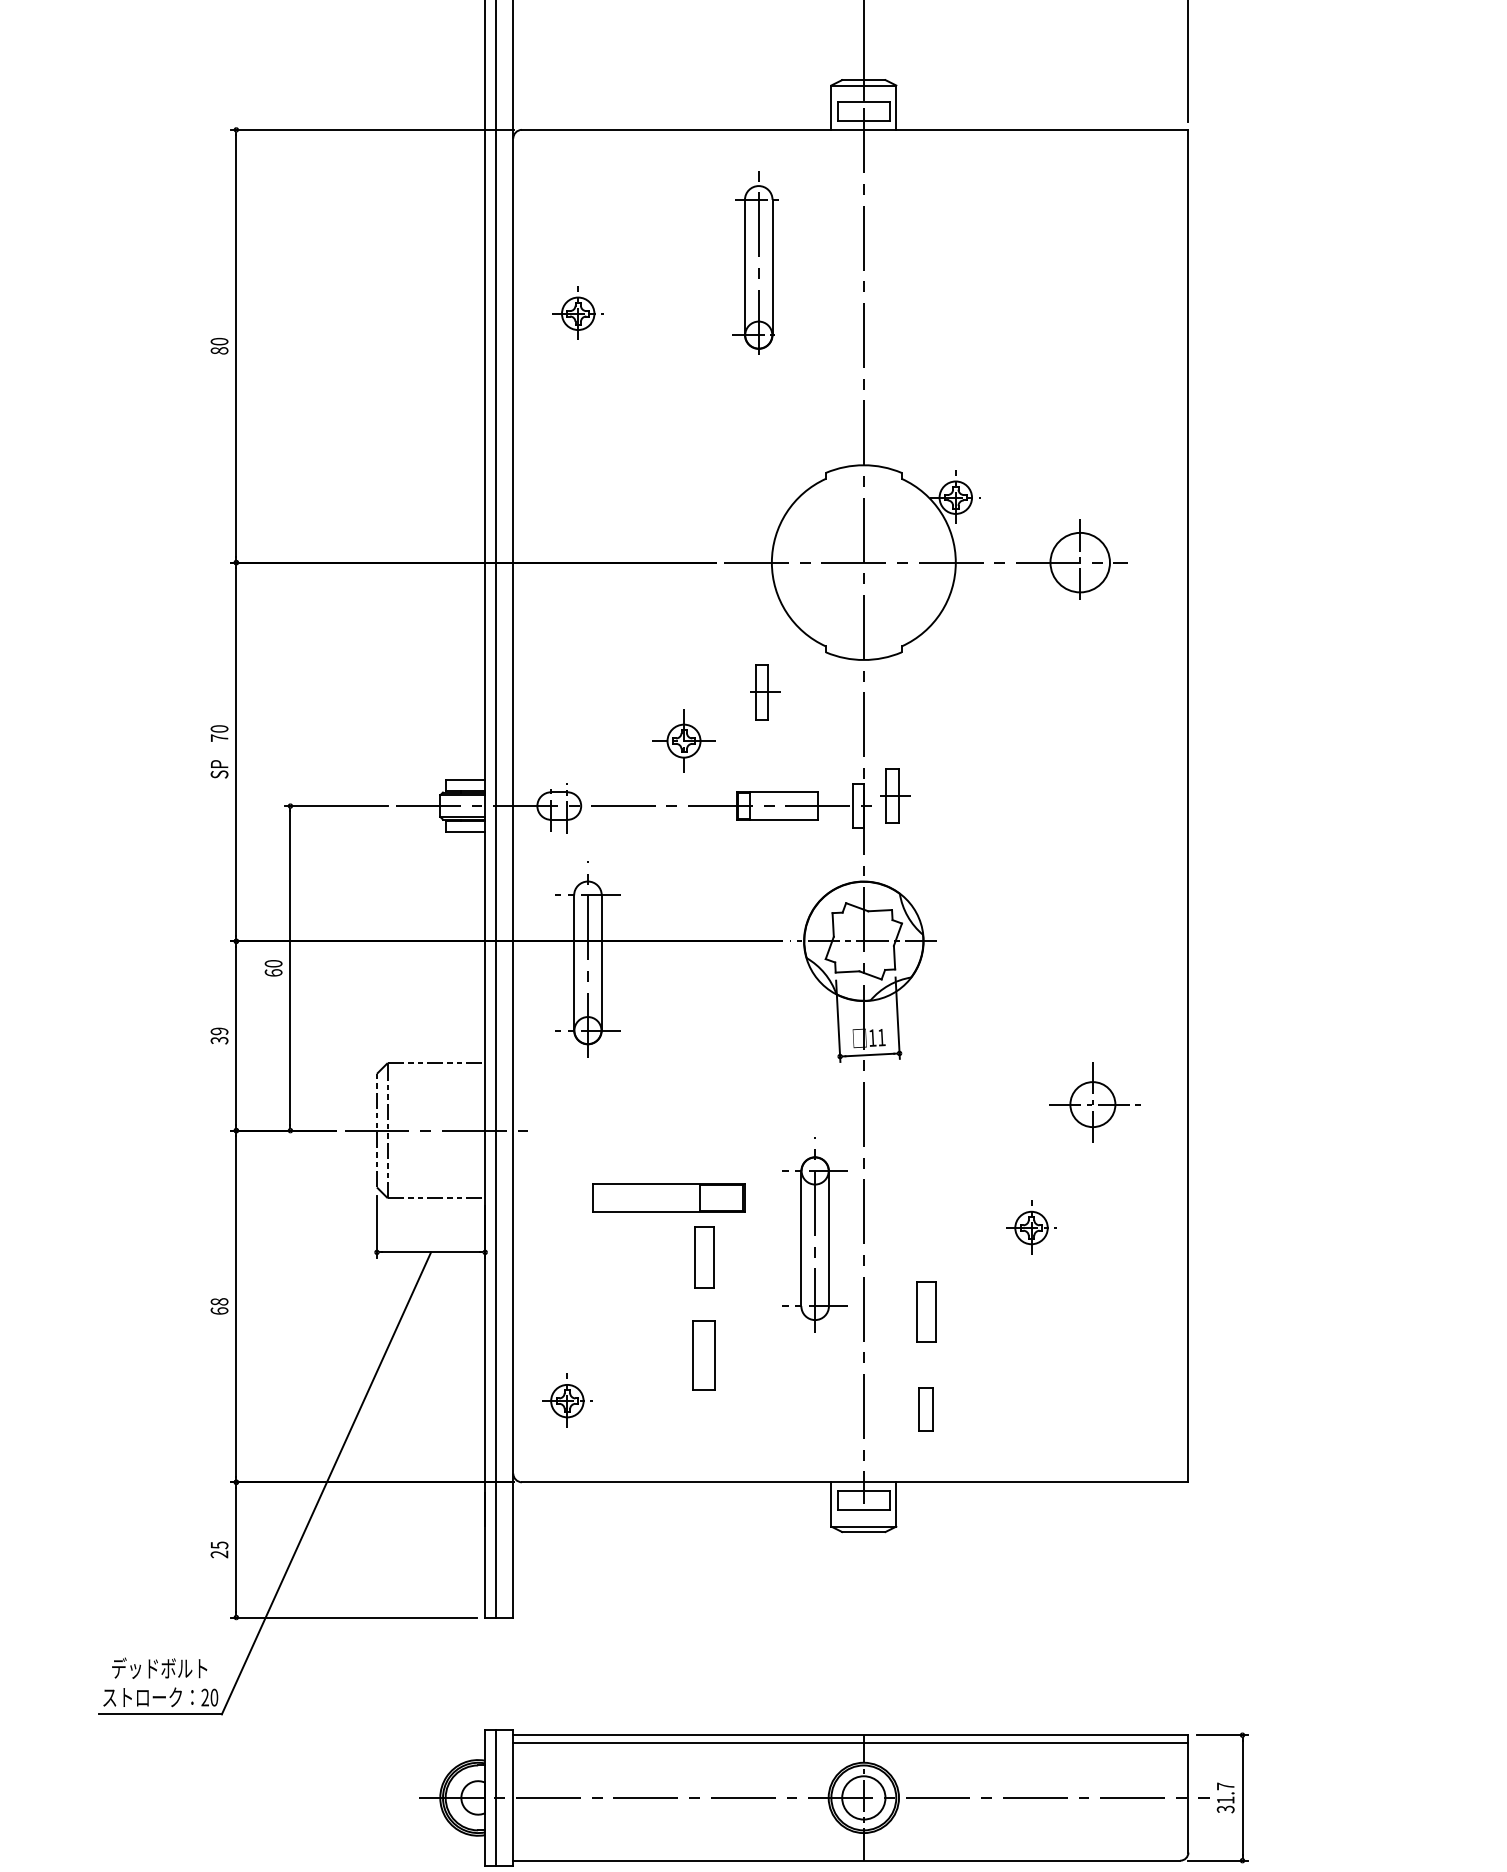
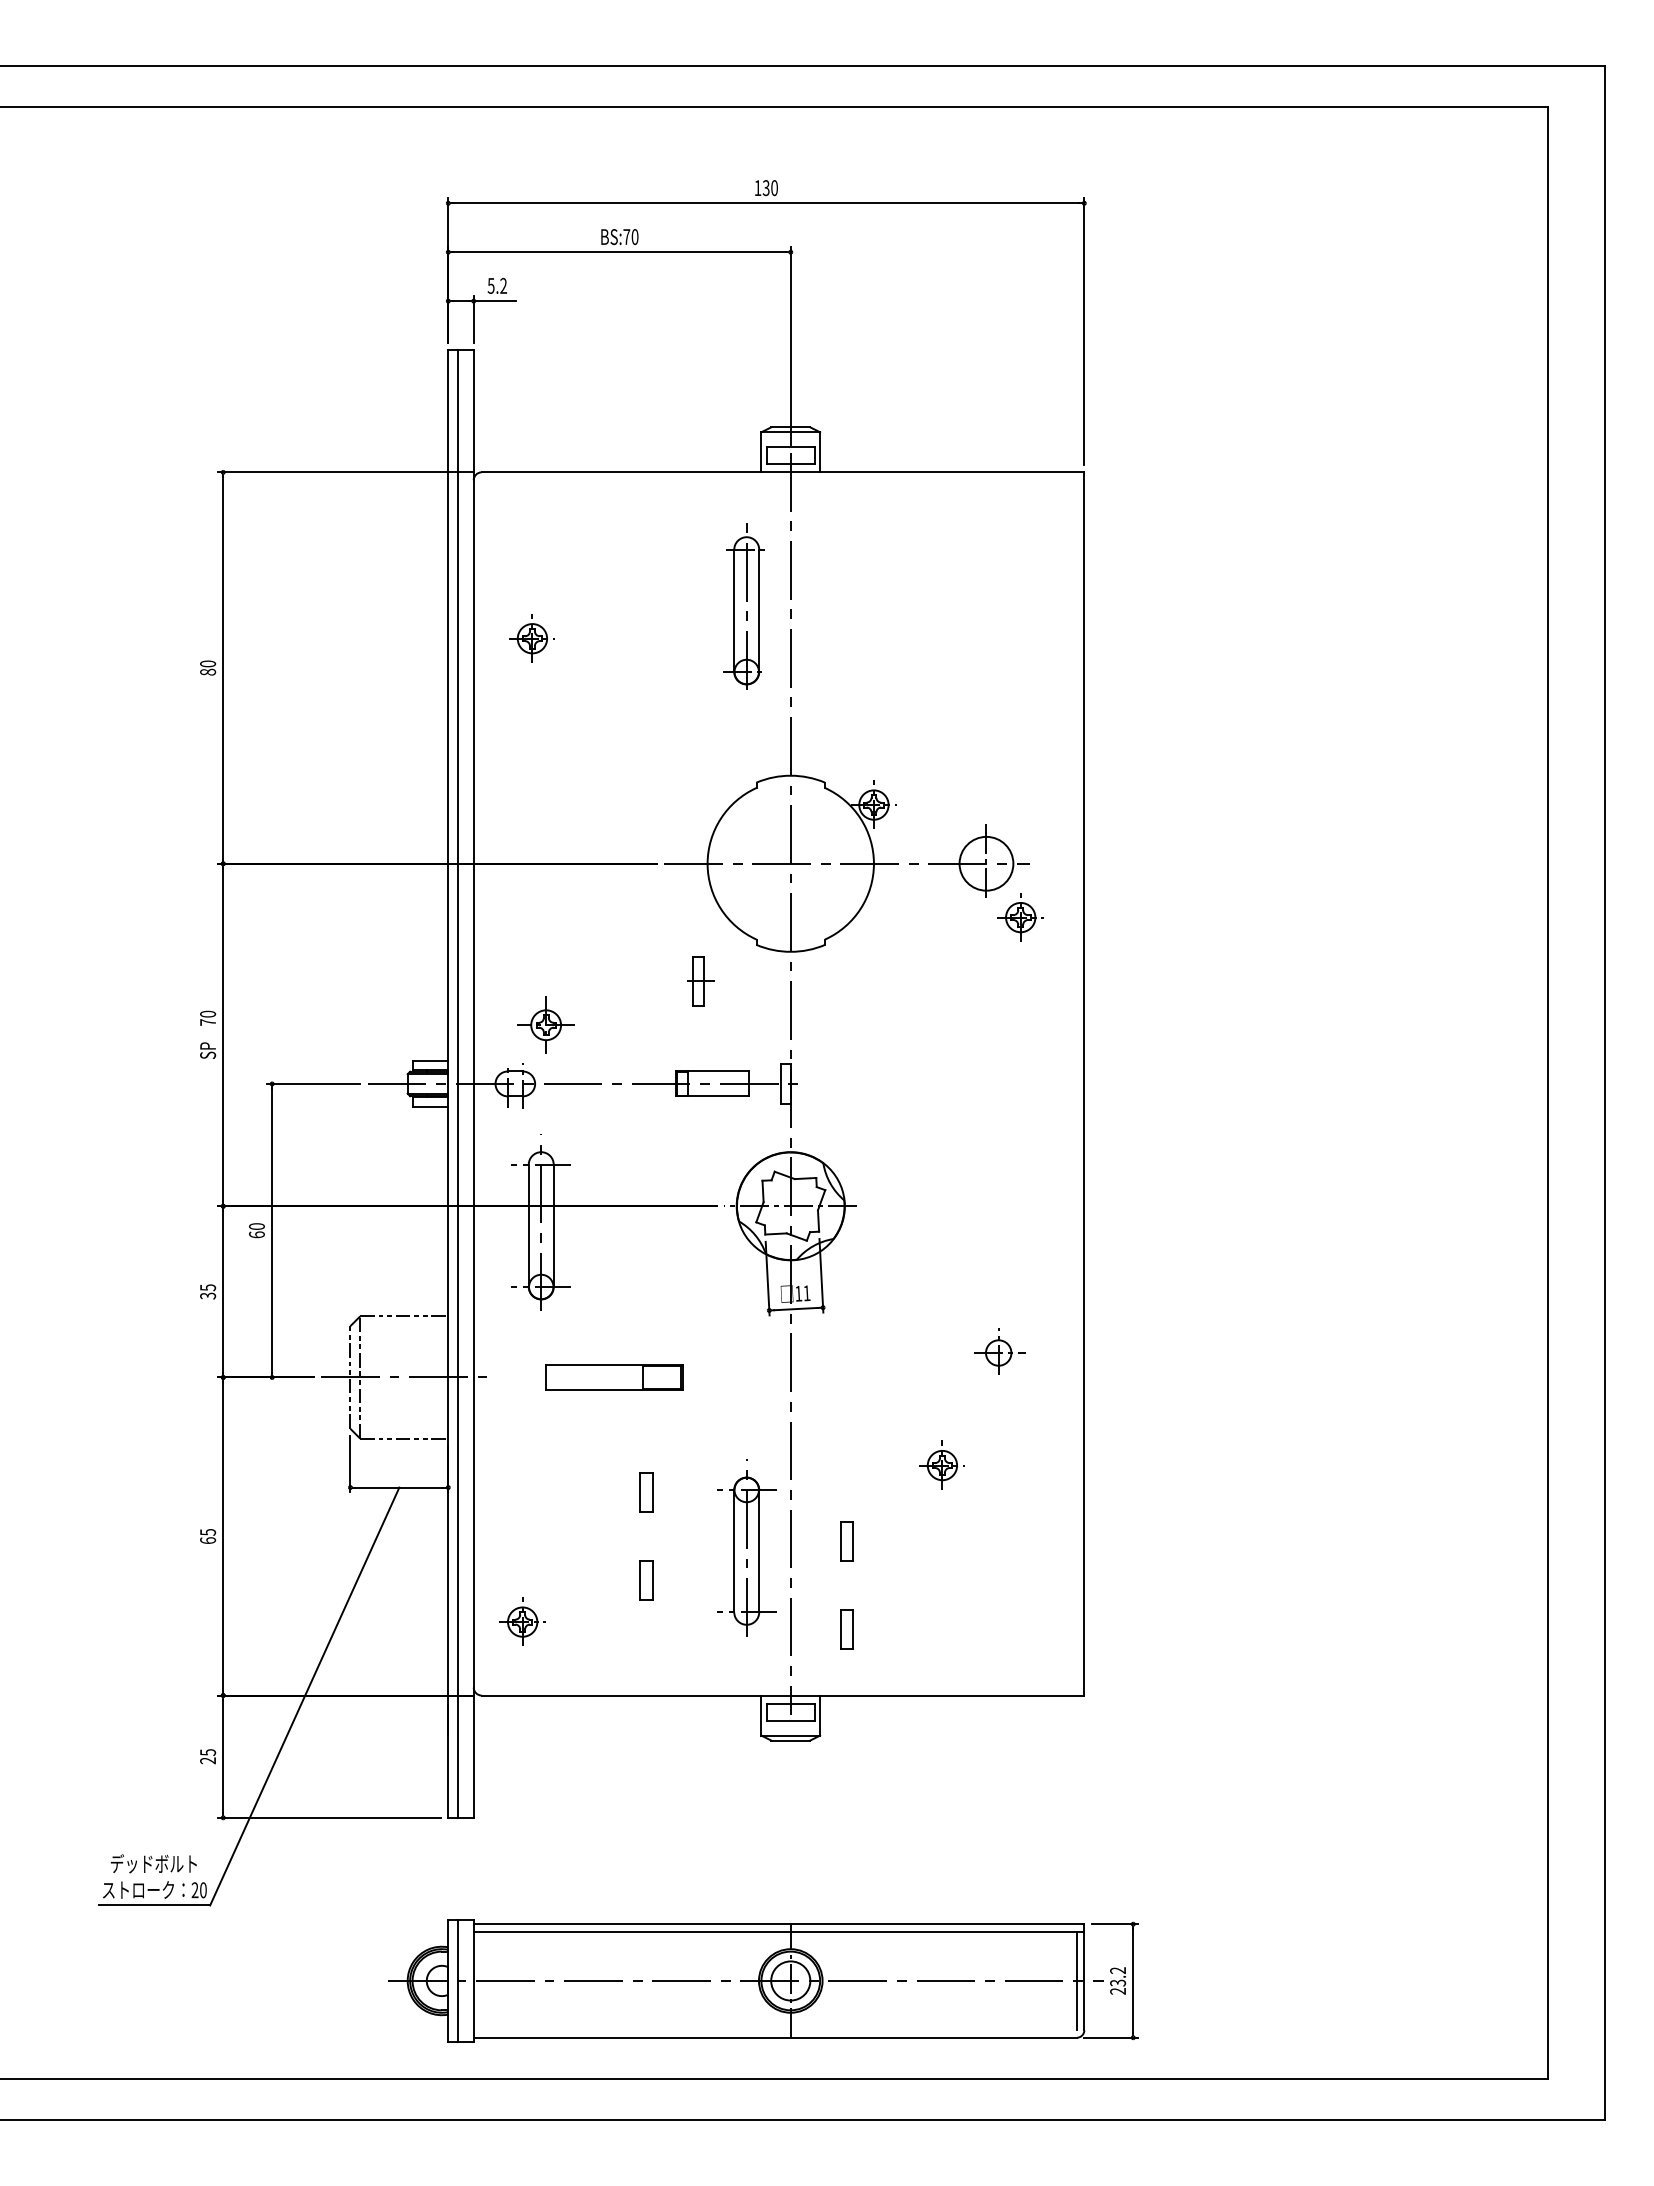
part: (755, 262) -> (743, 606), moved
part: (1117, 622) -> (1020, 917), added
part: (683, 740) -> (545, 1024), moved
part: (894, 796) -> (818, 1075), removed
text: (218, 1031) -> (207, 1287), 39 -> 35
part: (1094, 1101) -> (999, 1351), size x0.62
part: (668, 1198) -> (614, 1377), moved
part: (814, 1234) -> (746, 1547), moved
part: (704, 1257) -> (646, 1492), size x0.71
text: (218, 1302) -> (207, 1532), 68 -> 65
part: (925, 1311) -> (846, 1541), size x0.71
part: (704, 1355) -> (646, 1580), size x0.62
line: (1179, 1797) -> (1076, 1980), added
text: (1226, 1797) -> (1118, 1980), 31.7 -> 23.2

